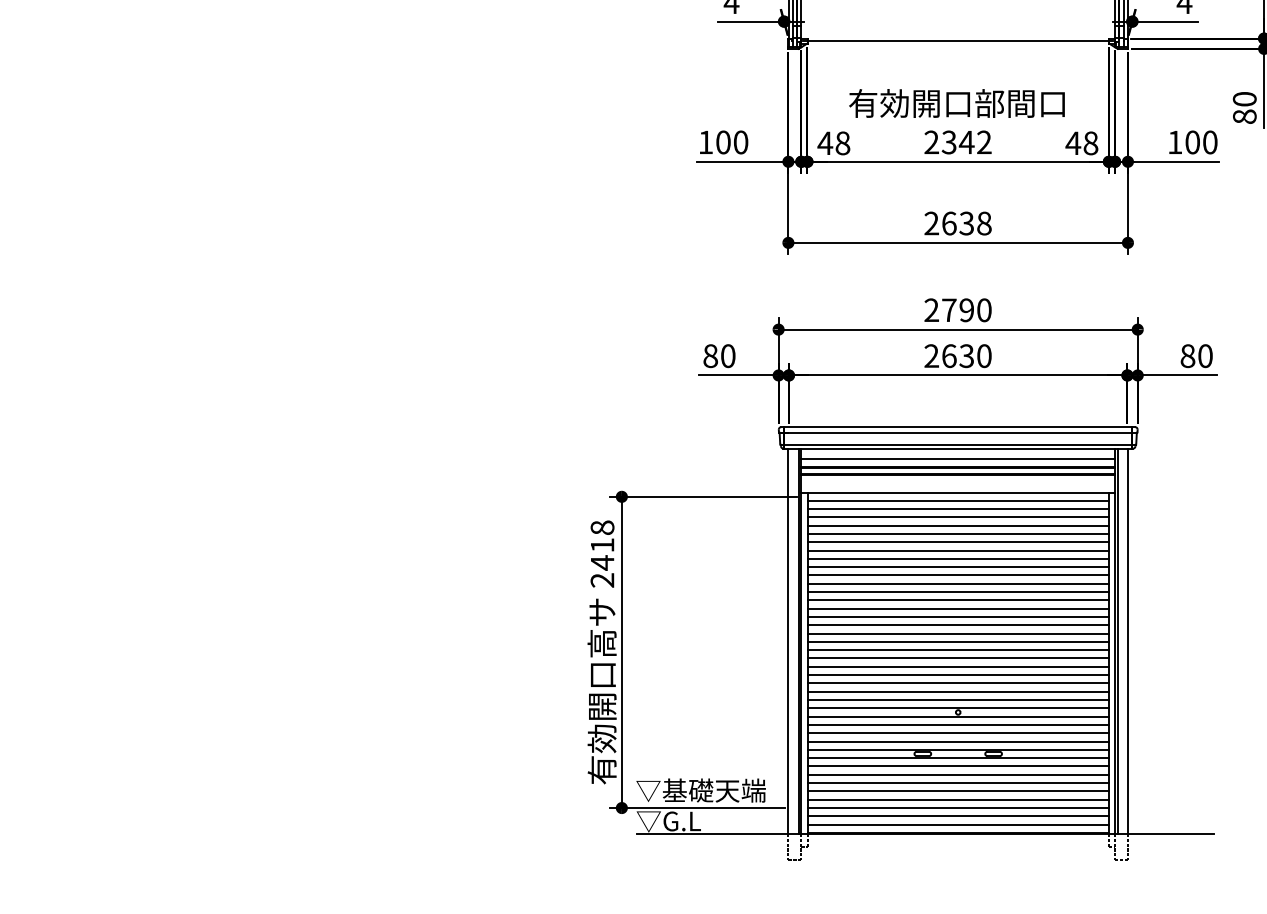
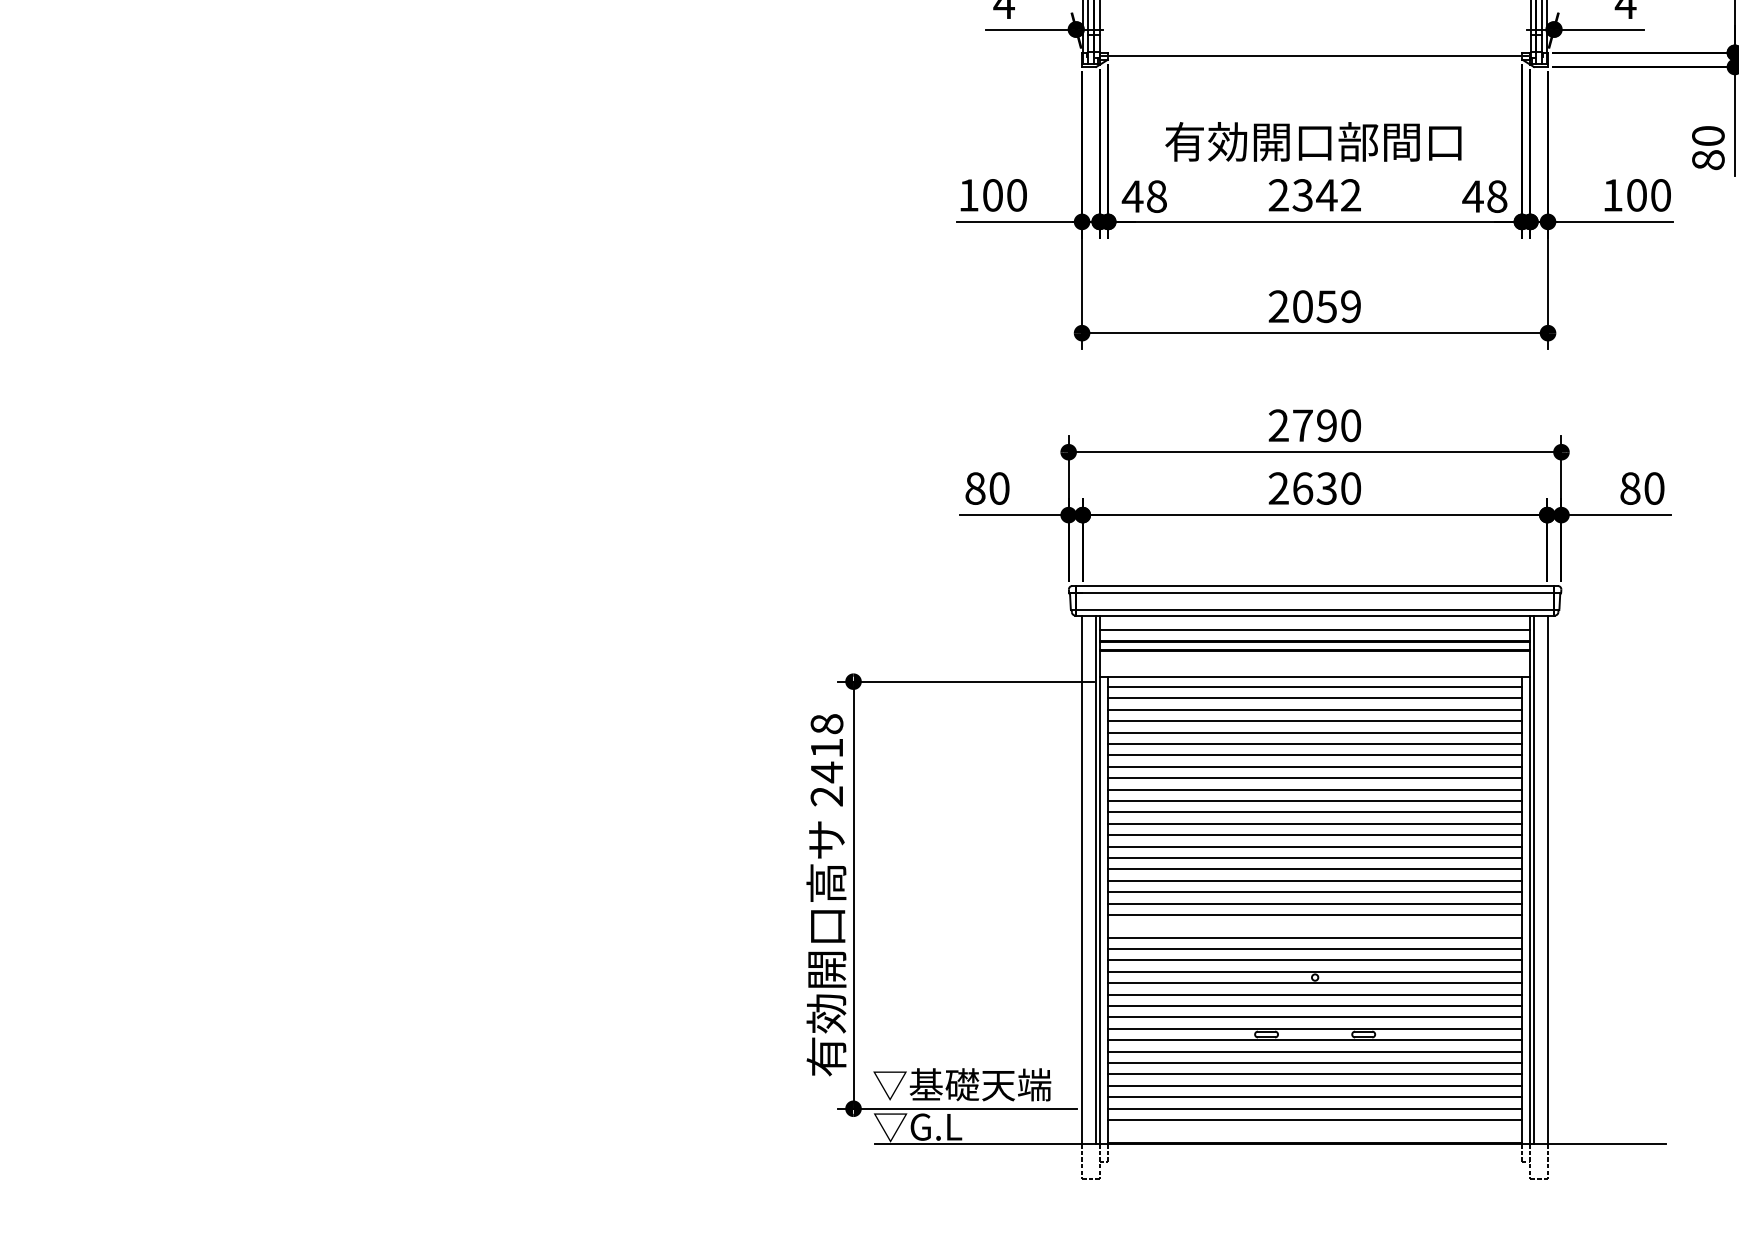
text: (967, 223) -> (1327, 306), 2638 -> 2059
line: (957, 675) -> (1314, 926), removed
line: (957, 824) -> (1314, 1131), removed

